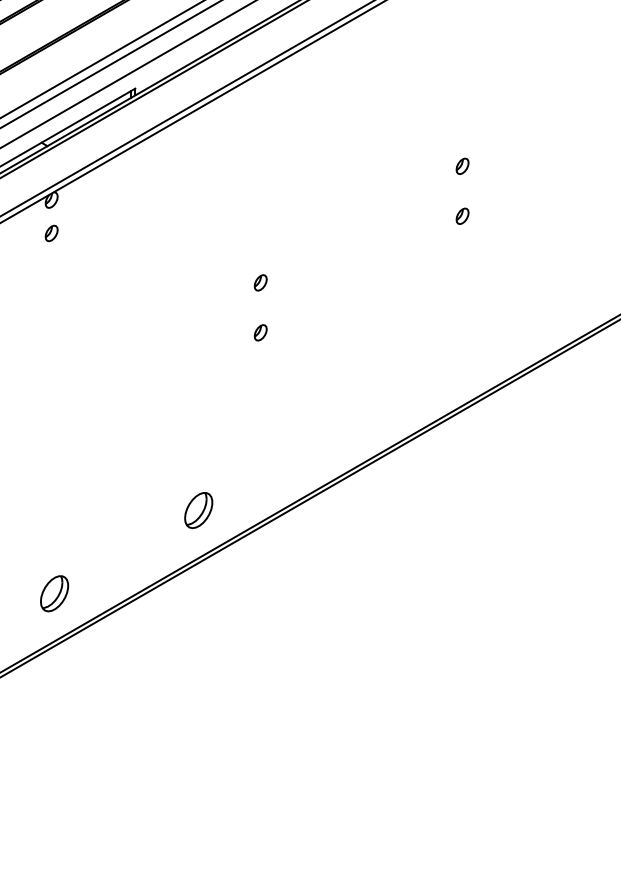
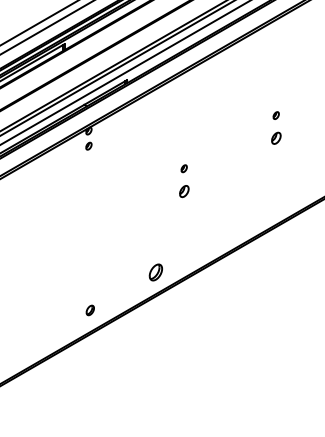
part: (461, 216) -> (275, 138), size x1.6
part: (259, 332) -> (183, 191), size x1.6
part: (55, 593) -> (90, 310), size x0.6

